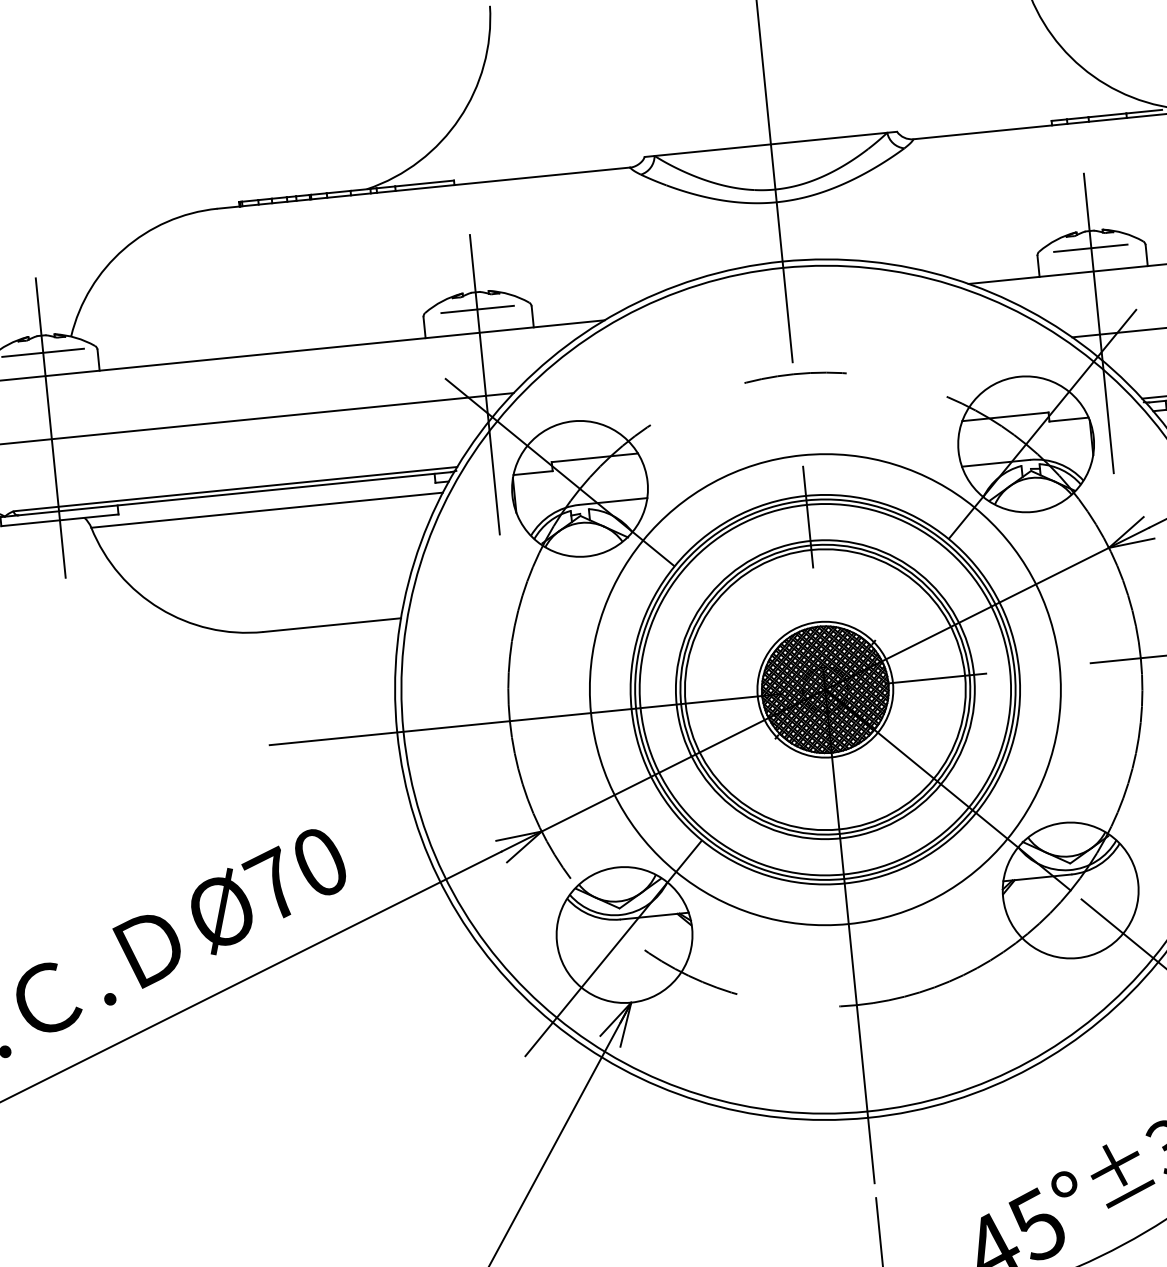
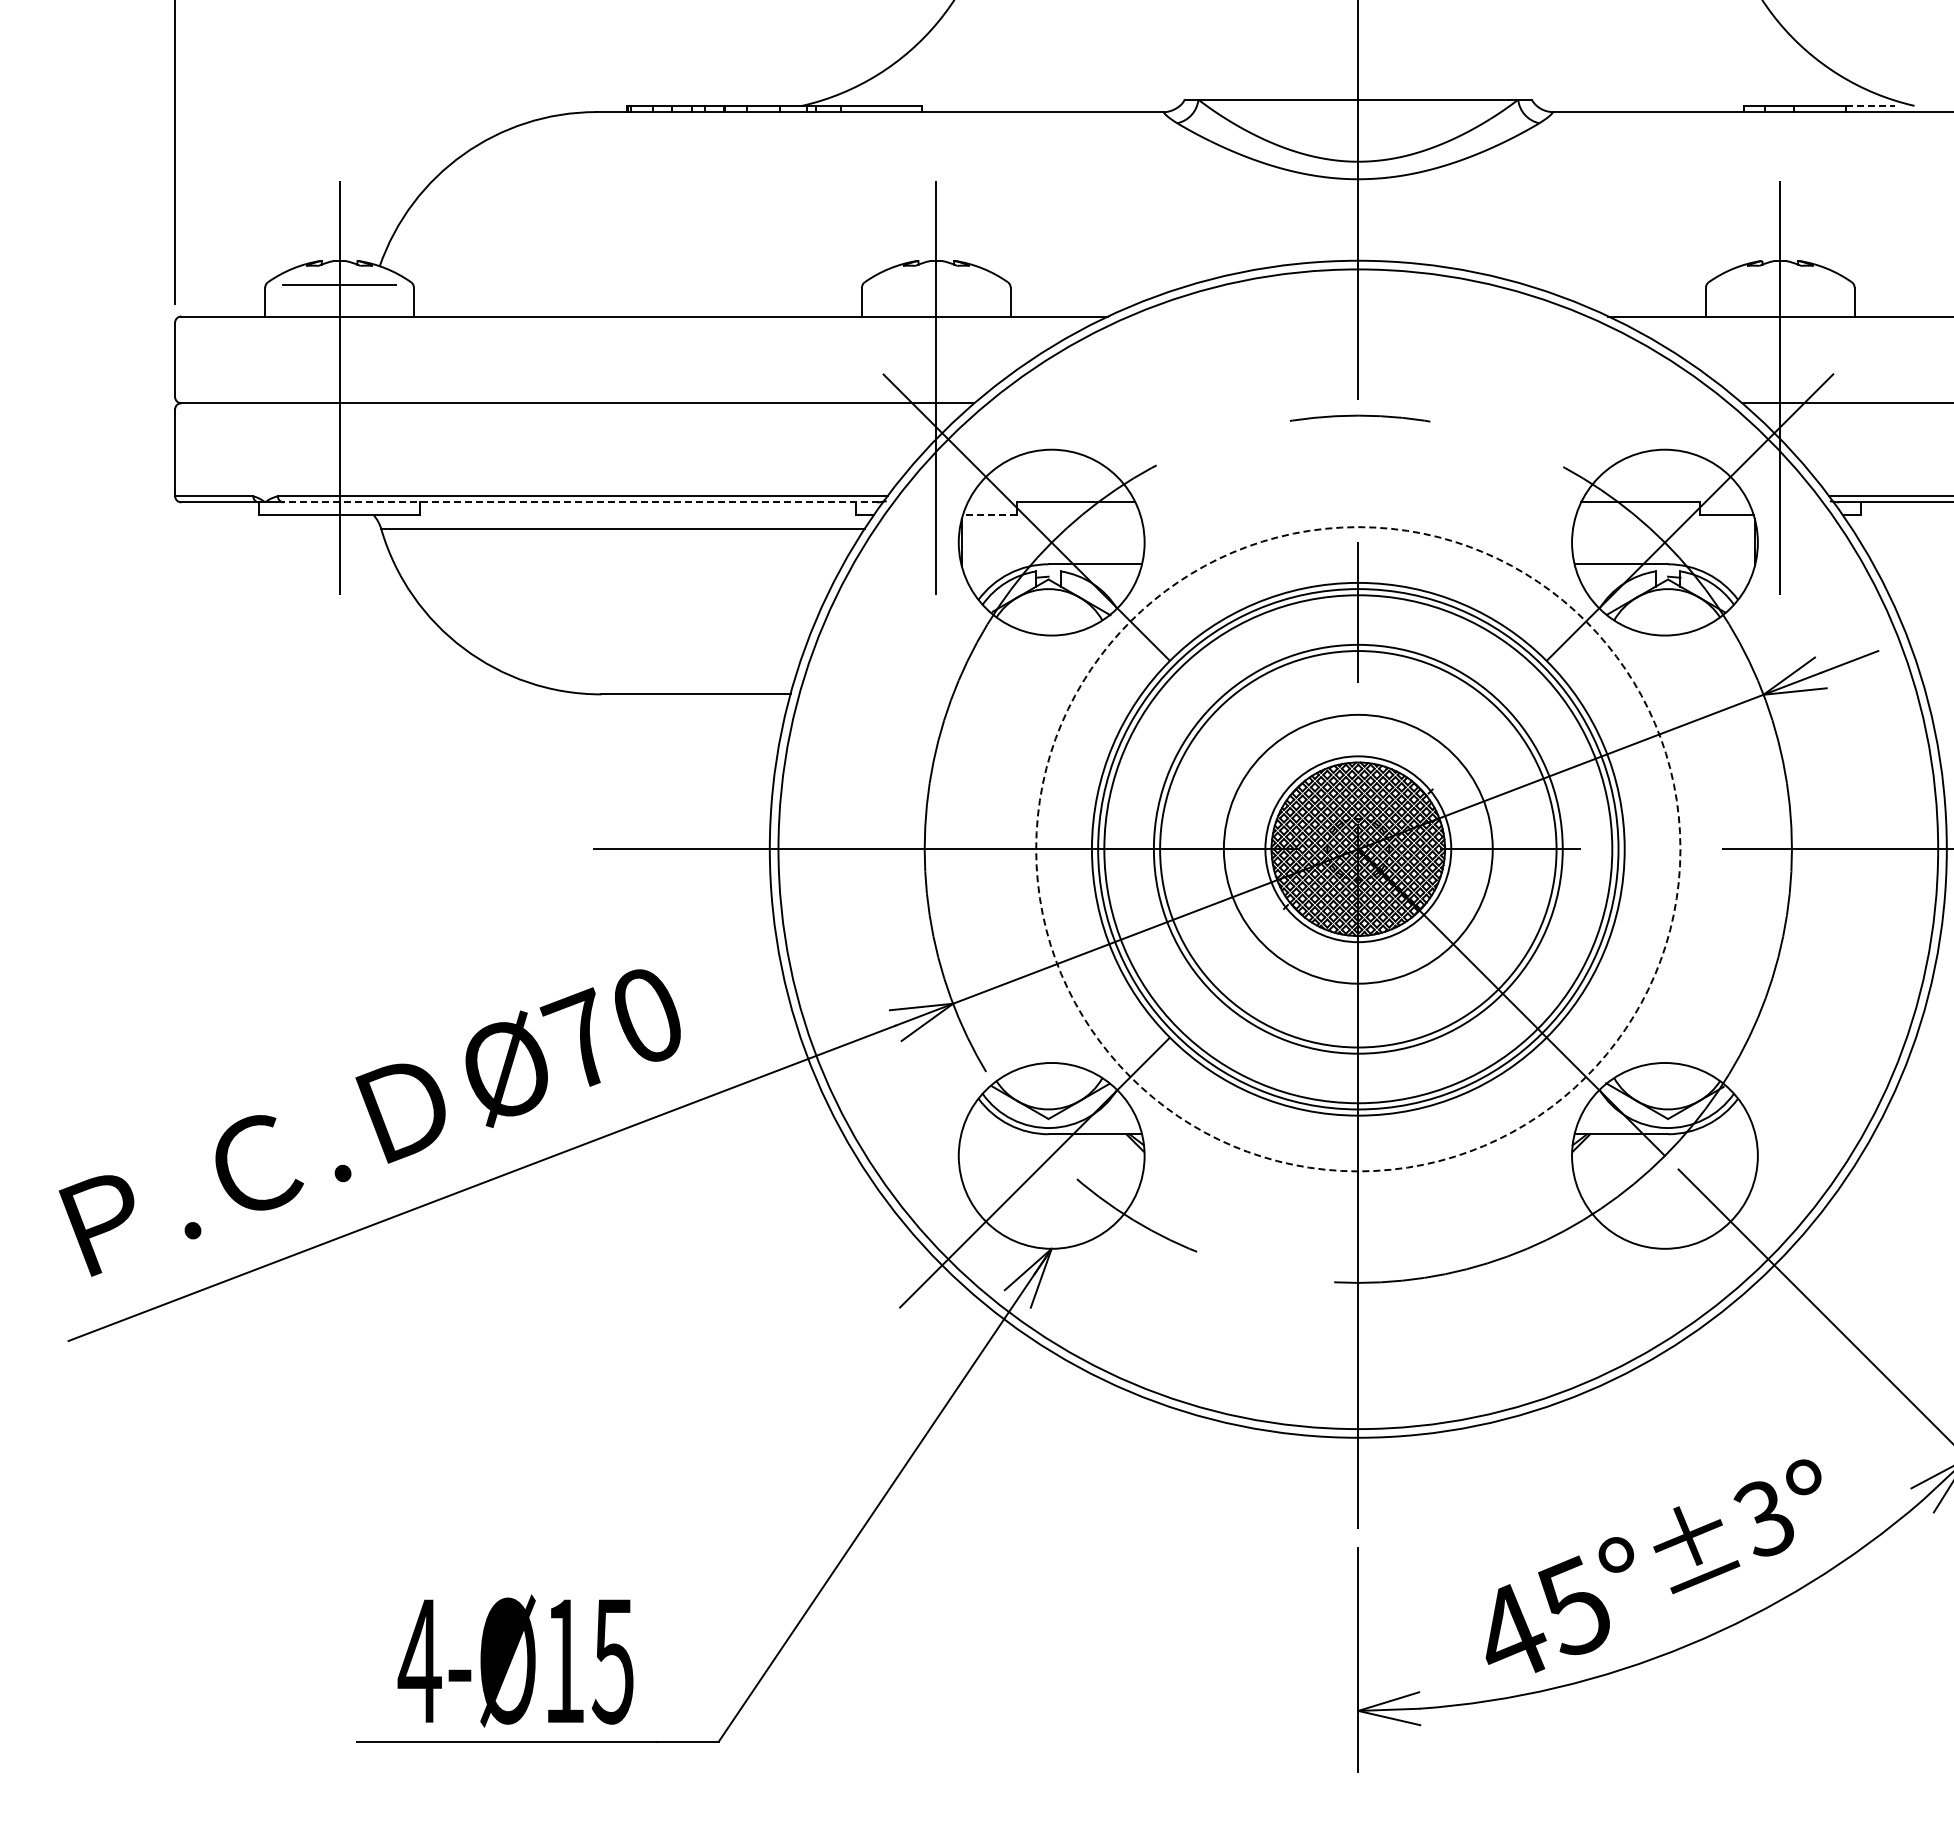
line: (1143, 111) -> (1870, 105), solid -> dashed
line: (1090, 248) -> (1779, 284), removed
line: (477, 309) -> (936, 284), removed
line: (532, 472) -> (989, 514), solid -> dashed
line: (234, 493) -> (580, 502), solid -> dashed
circle: (825, 689) -> (1358, 849), size x0.7
circle: (825, 689) -> (1358, 849), solid -> dashed

